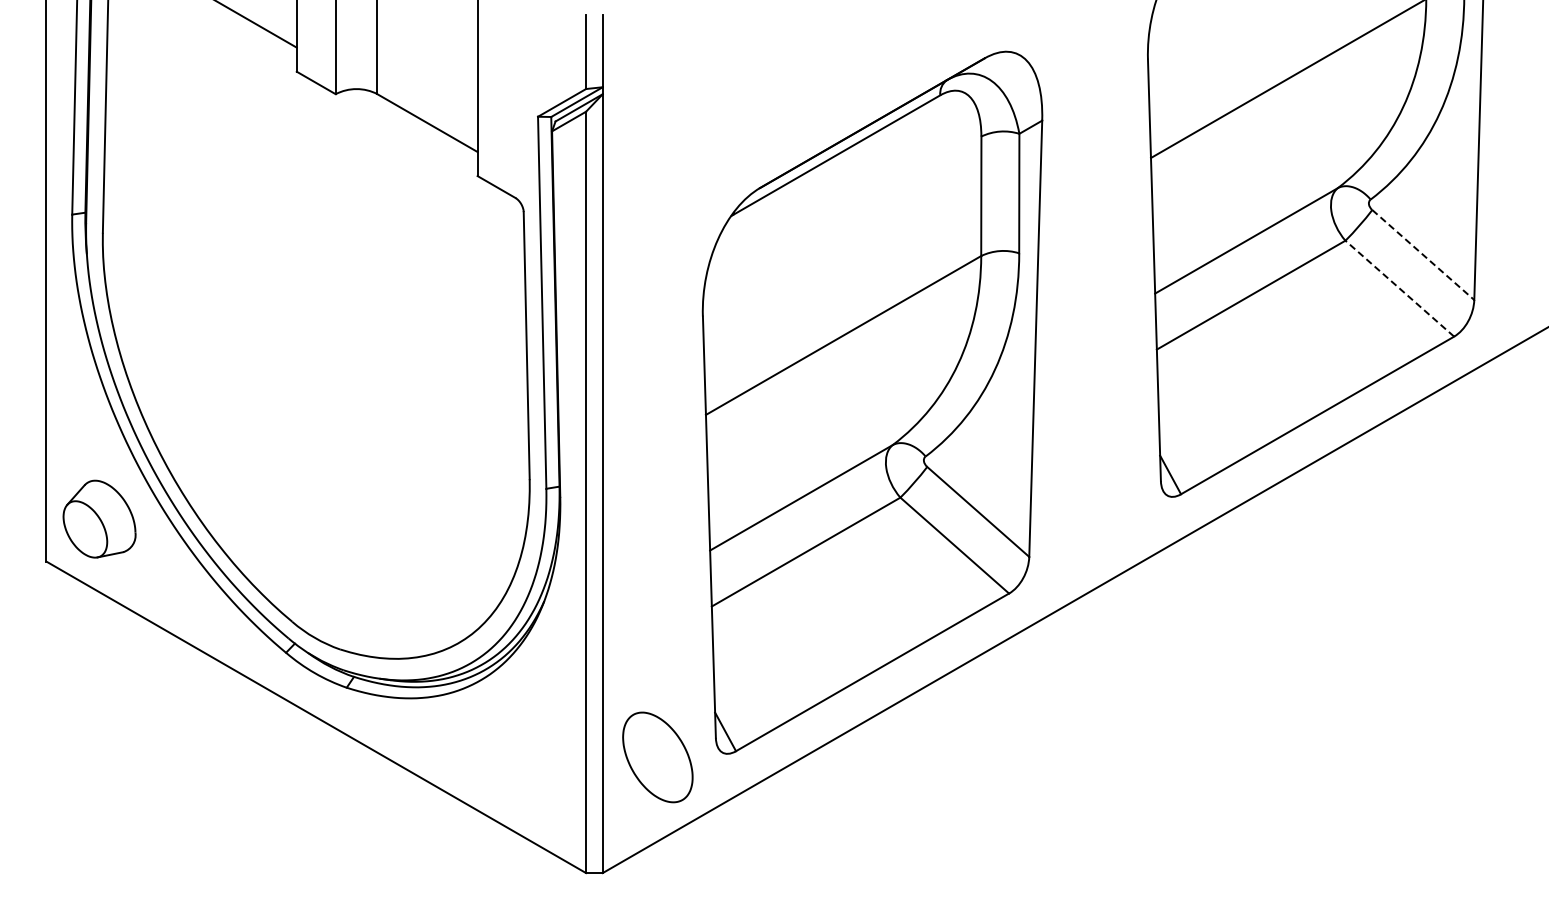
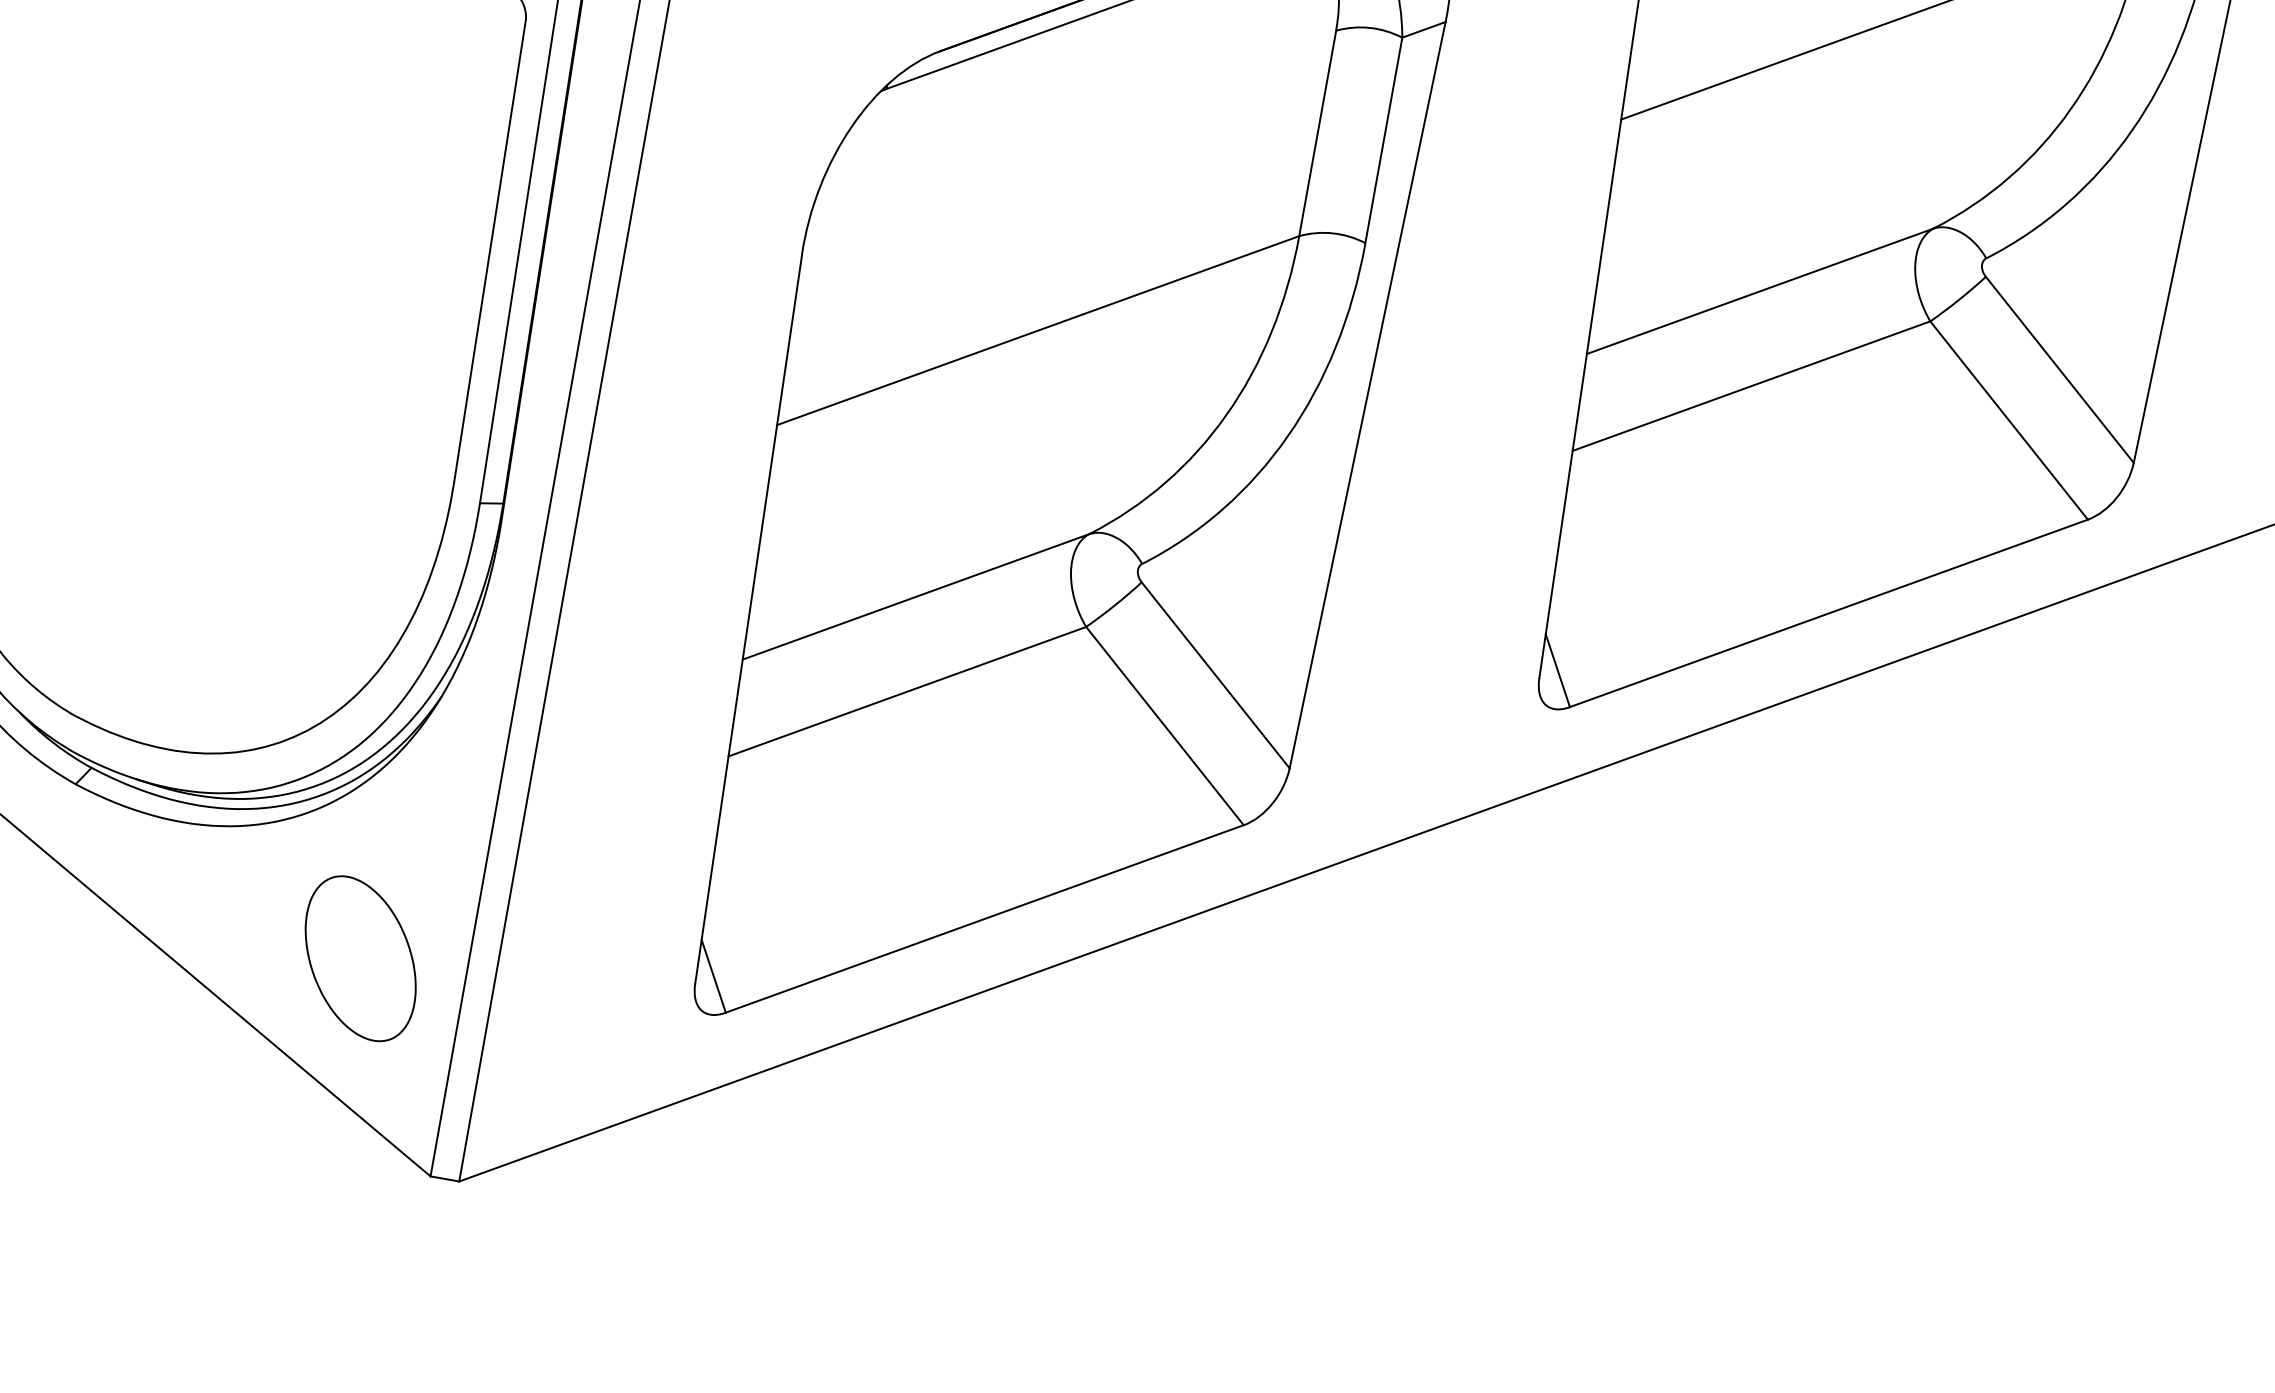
line: (1423, 255) -> (2060, 370), dashed -> solid
line: (1399, 288) -> (2008, 420), dashed -> solid
part: (657, 757) -> (360, 958), moved

